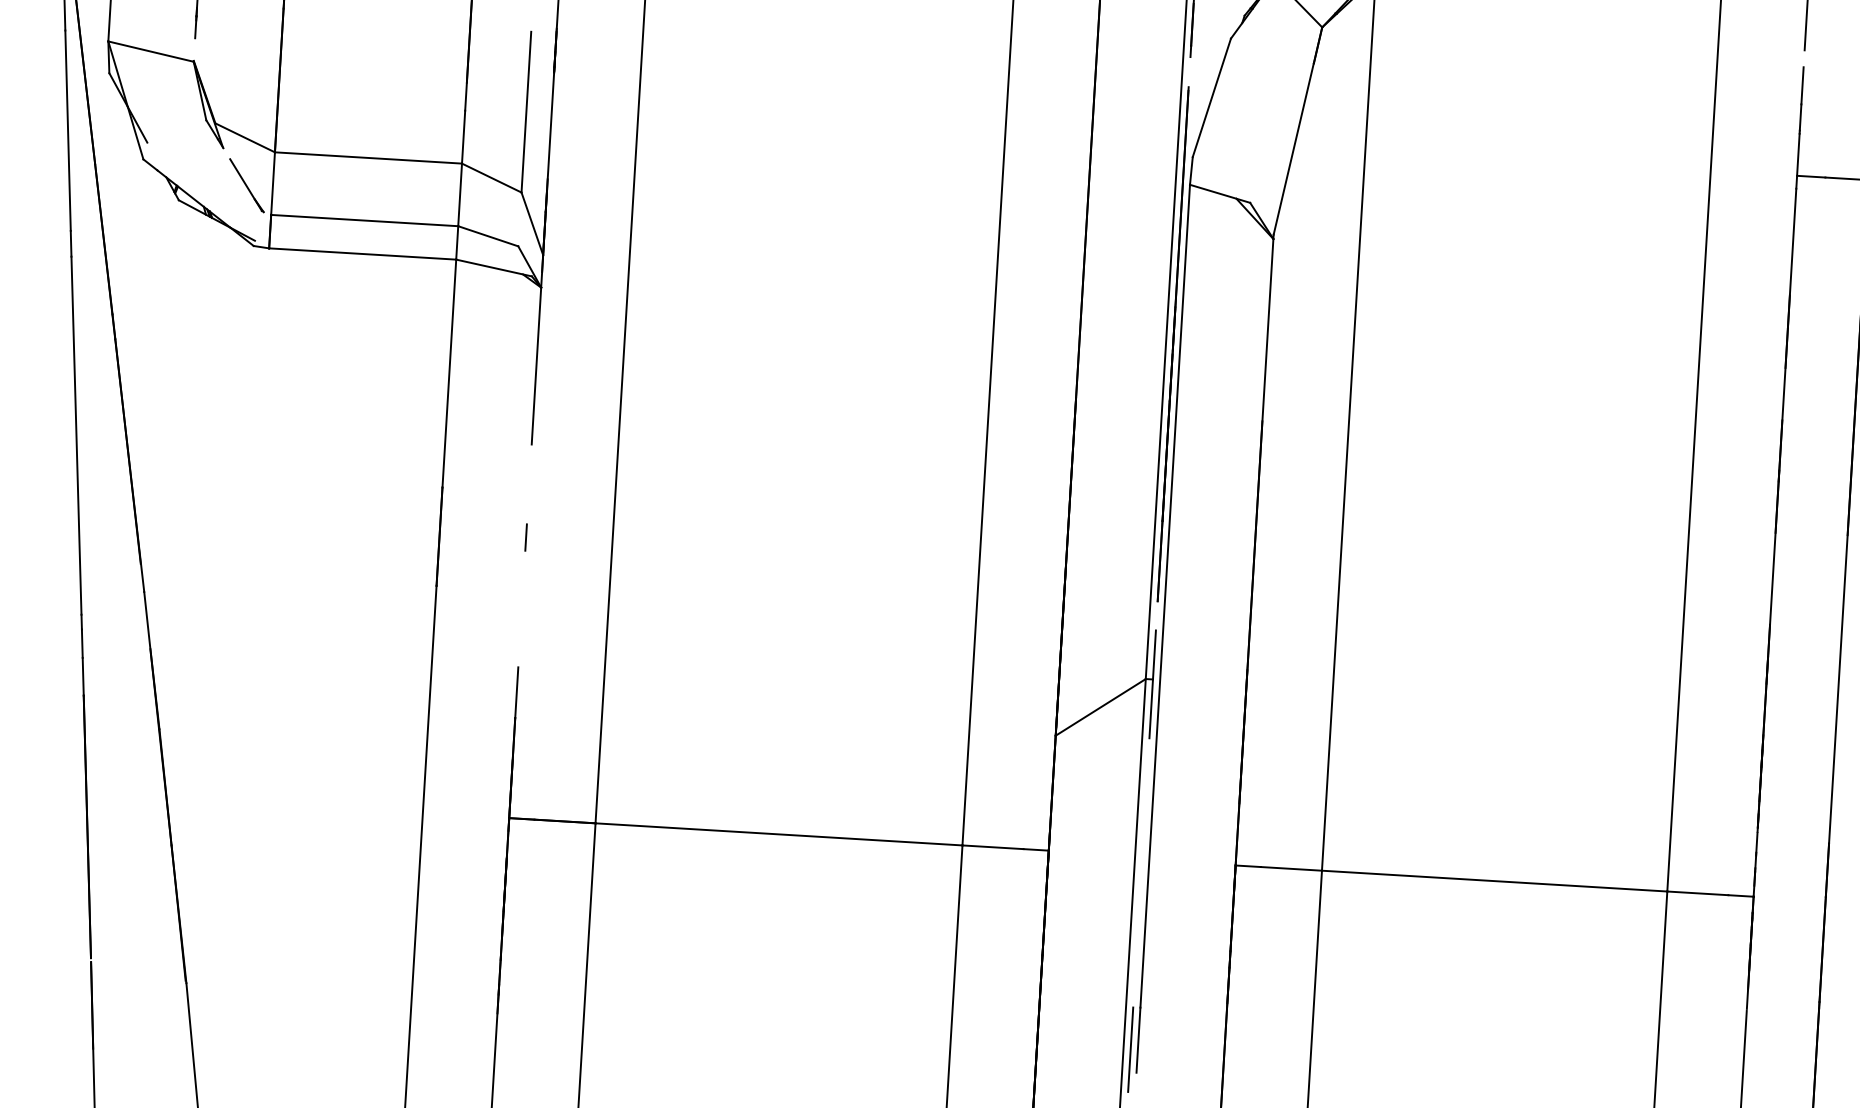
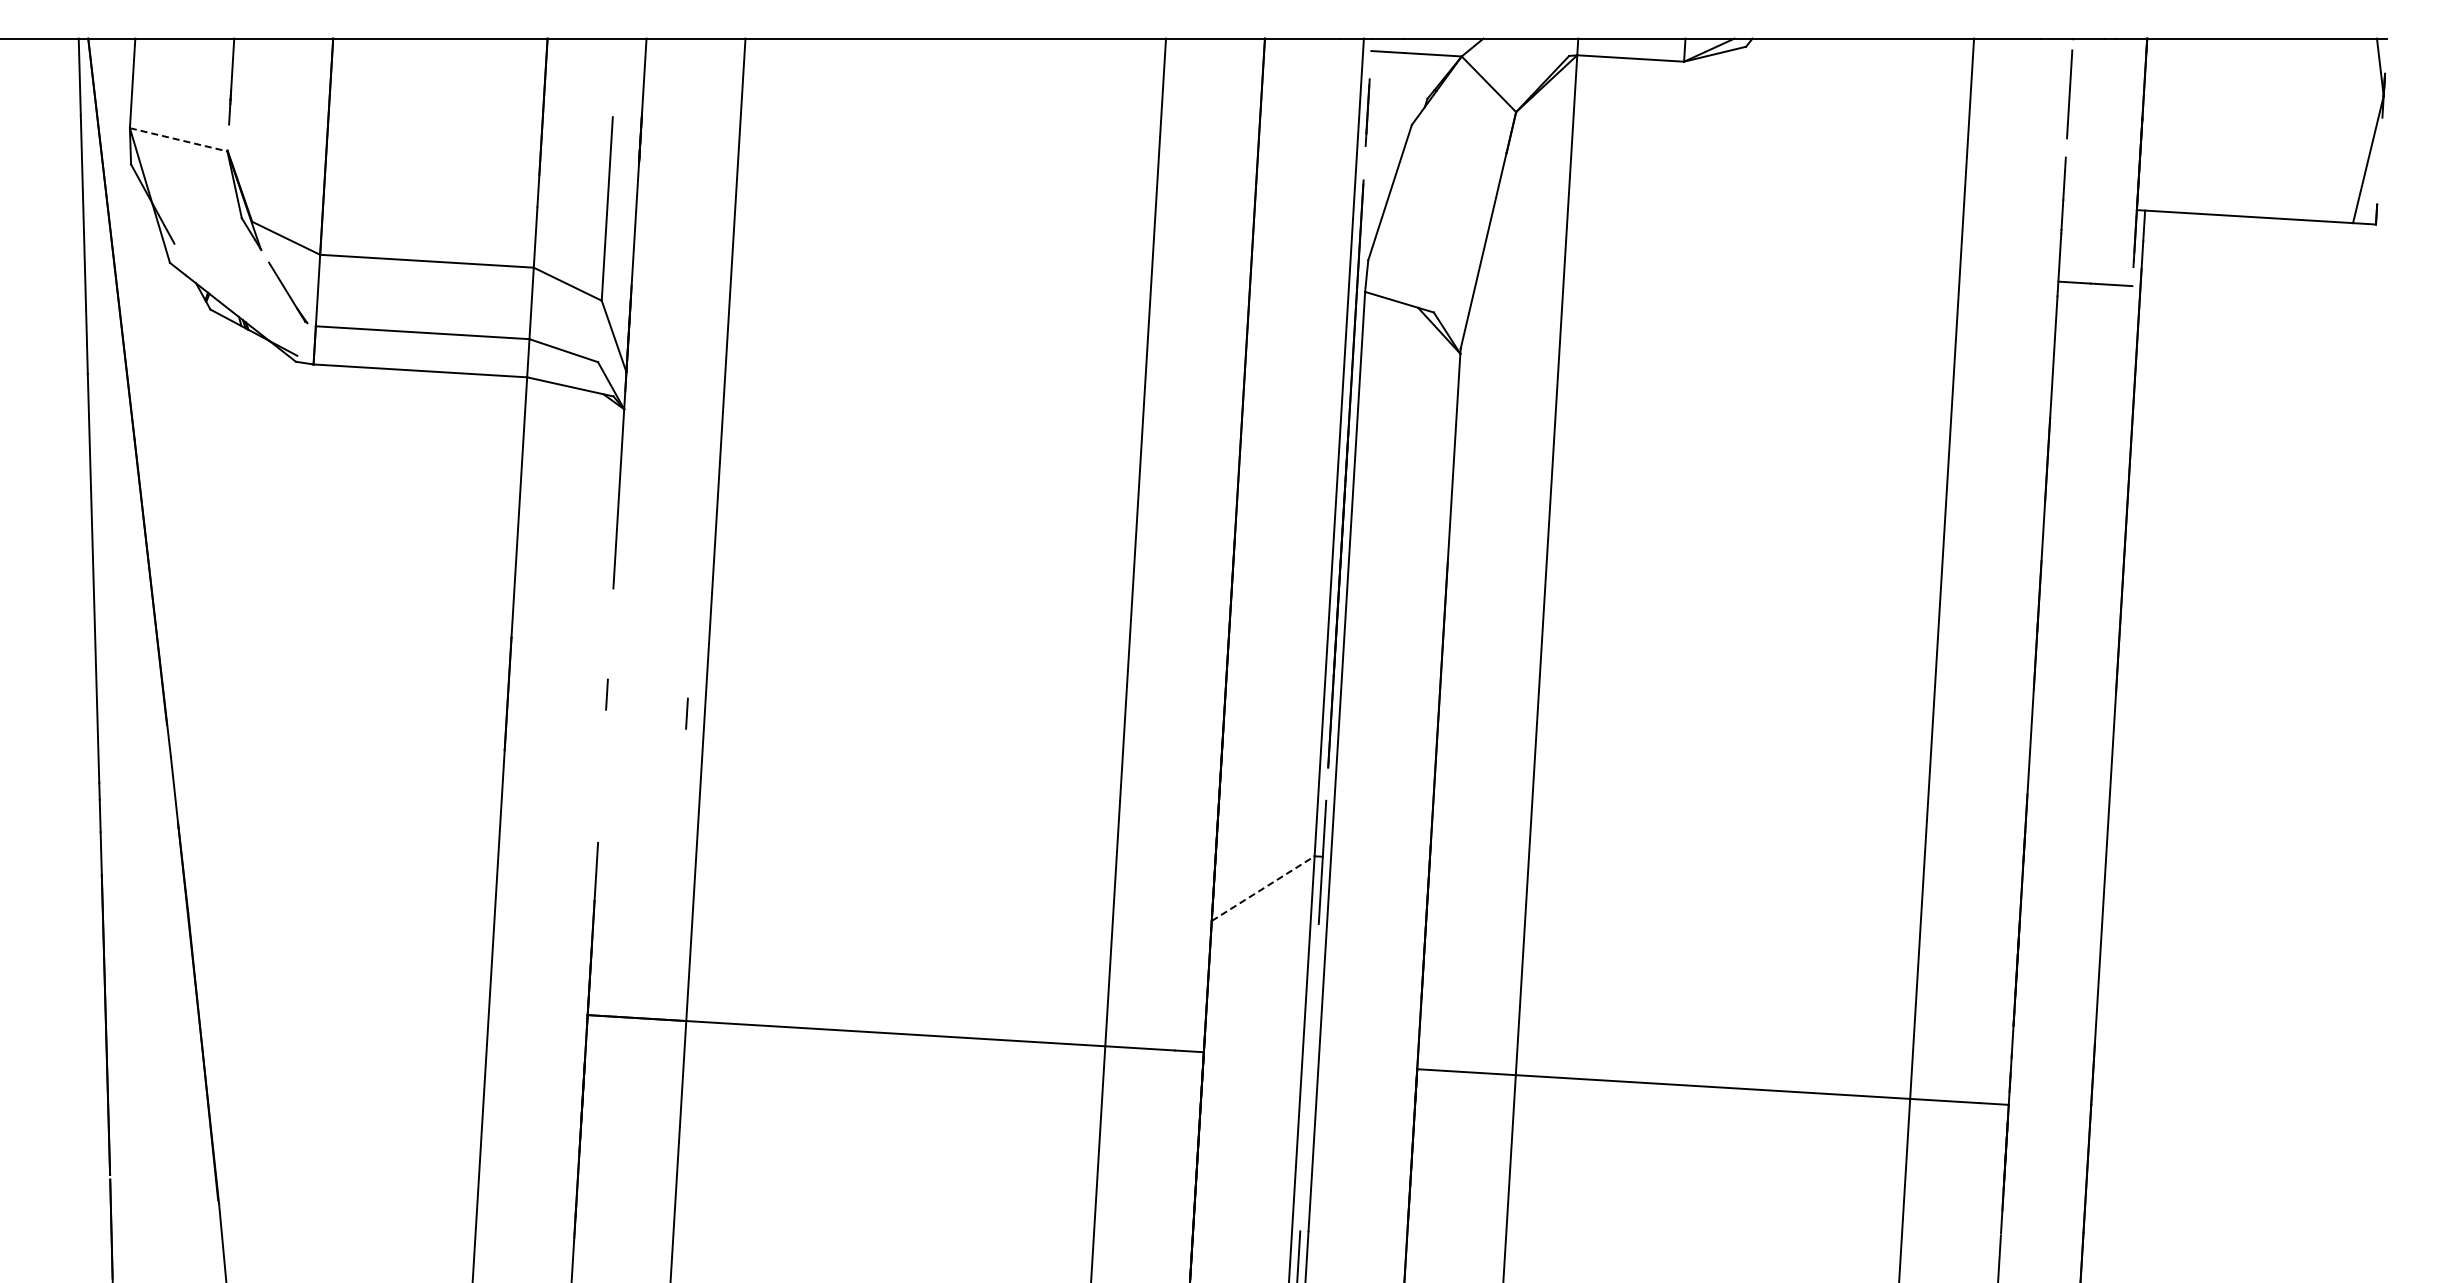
line: (151, 51) -> (179, 139), solid -> dashed
line: (595, 554) -> (686, 713), added
line: (1101, 707) -> (1263, 888), solid -> dashed

